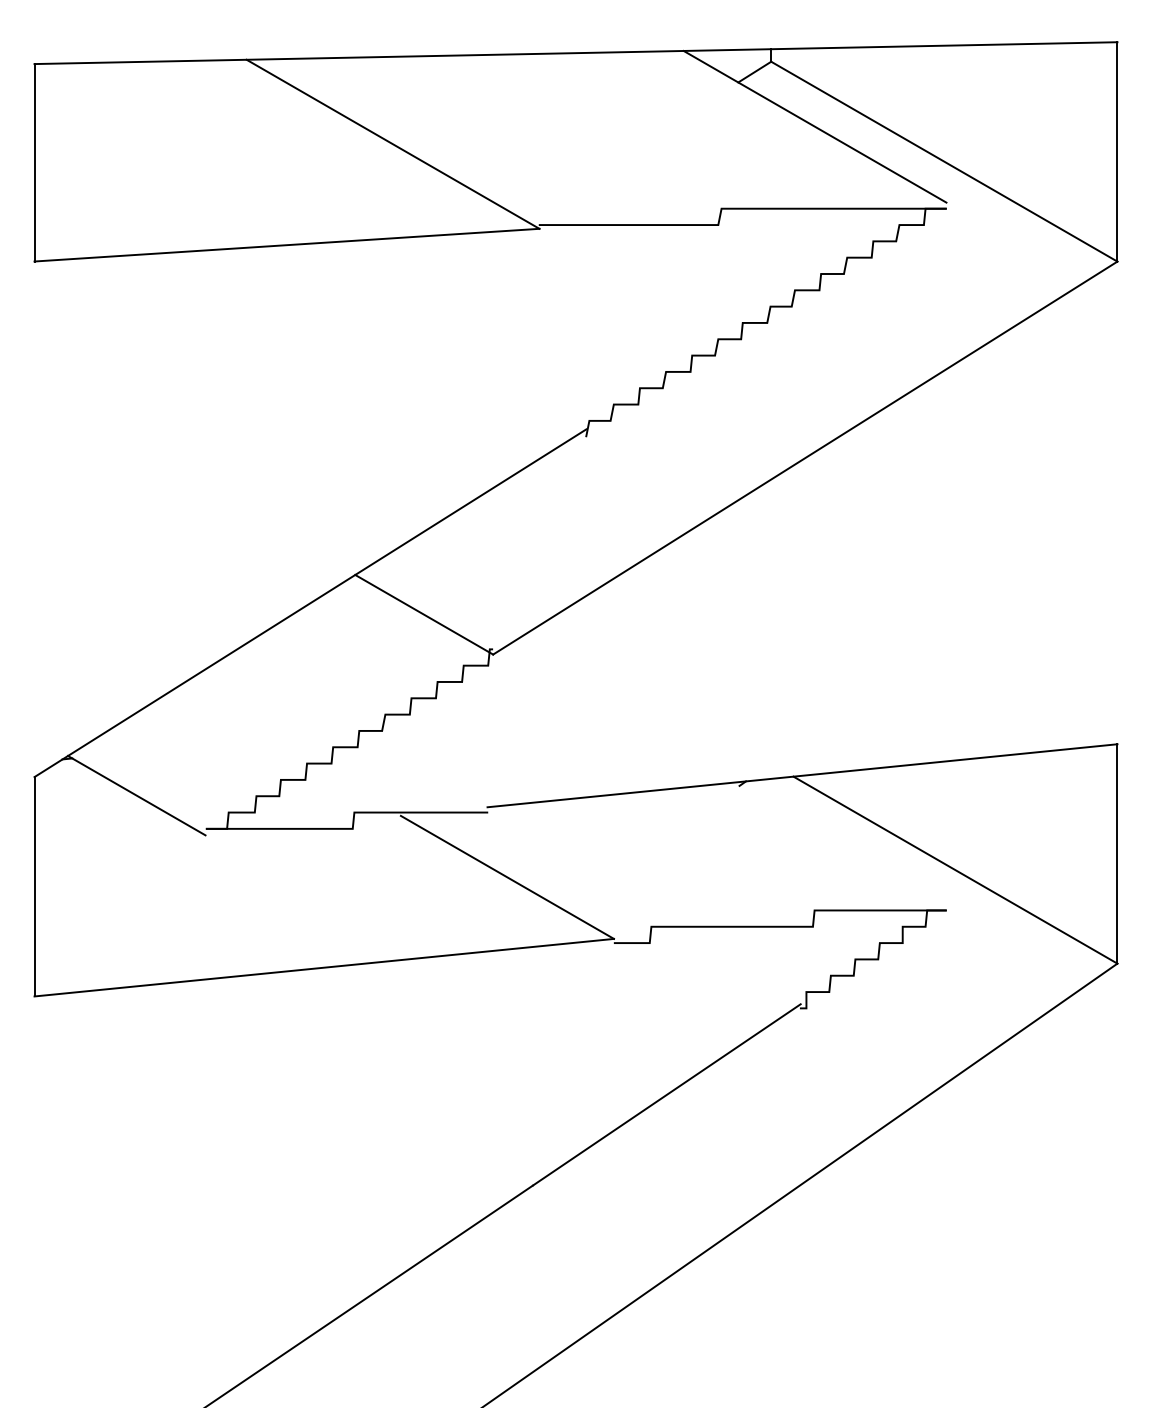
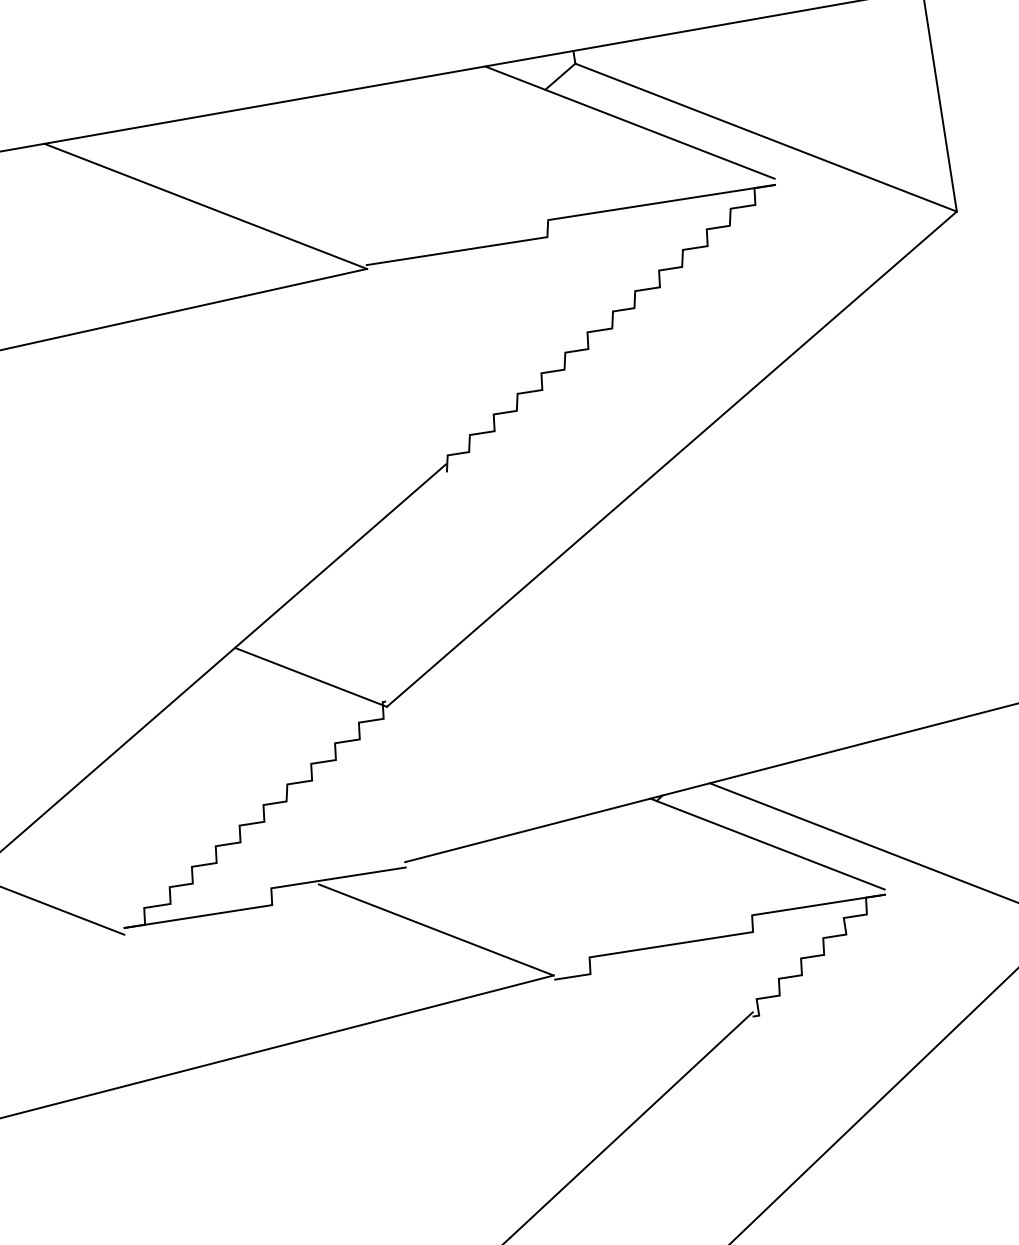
line: (839, 843) -> (766, 843), added

